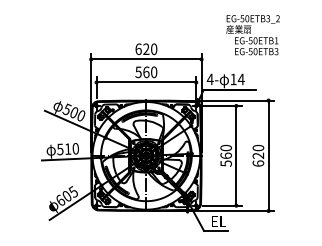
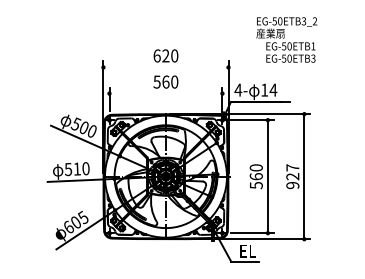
line: (145, 59) -> (165, 67), removed
line: (145, 82) -> (165, 93), removed
text: (258, 155) -> (292, 176), 620 -> 927

